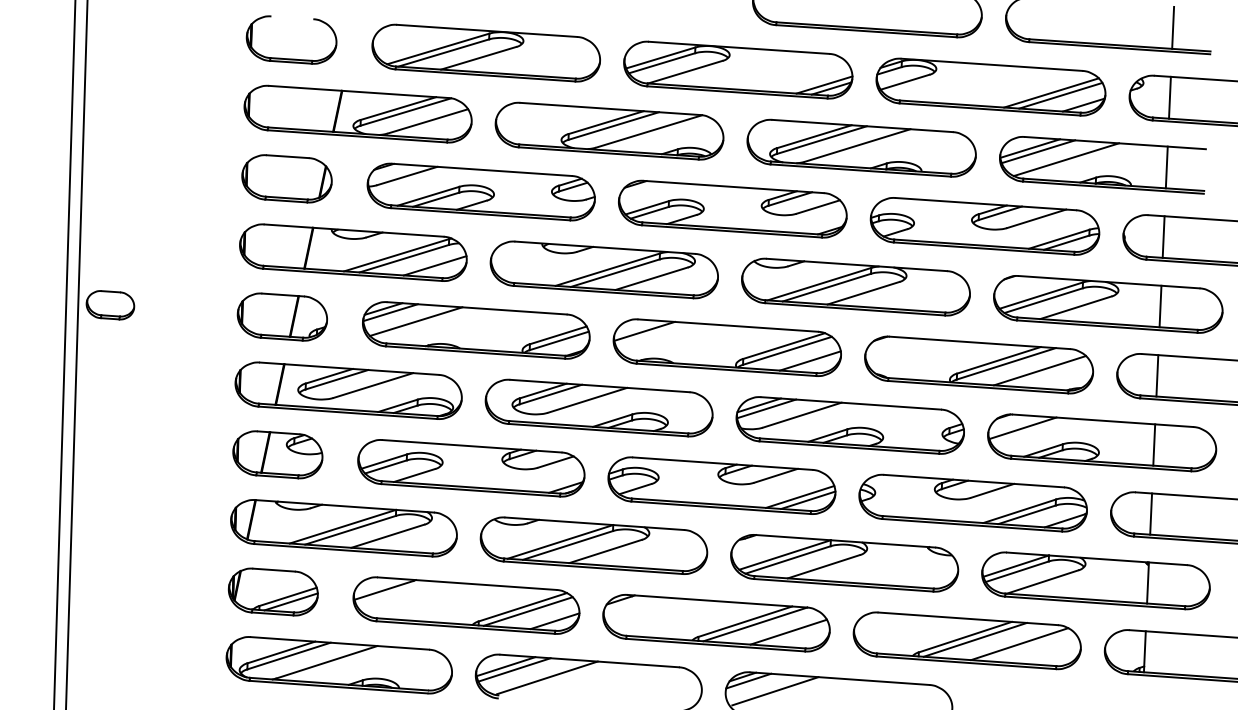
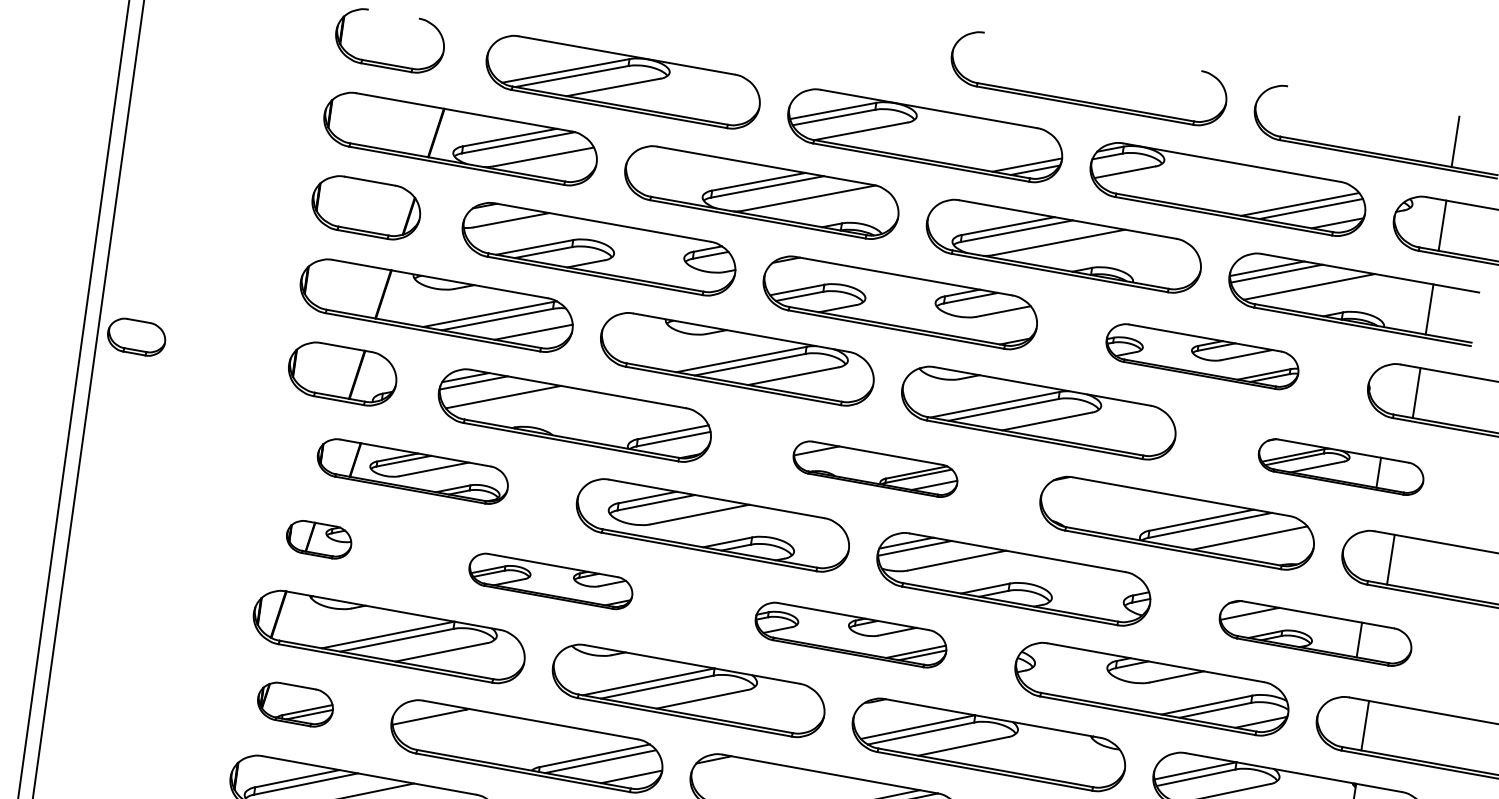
part: (984, 226) -> (1201, 356), size x0.7
part: (1108, 304) -> (1341, 467), size x0.6
part: (726, 347) -> (874, 469), size x0.6
part: (348, 390) -> (412, 471), size x0.7
part: (1102, 442) -> (1315, 632), size x0.7
part: (277, 454) -> (318, 539), size x0.6
part: (471, 468) -> (550, 581), size x0.6
part: (721, 485) -> (850, 634), size x0.7
part: (272, 591) -> (294, 703), size x0.7

